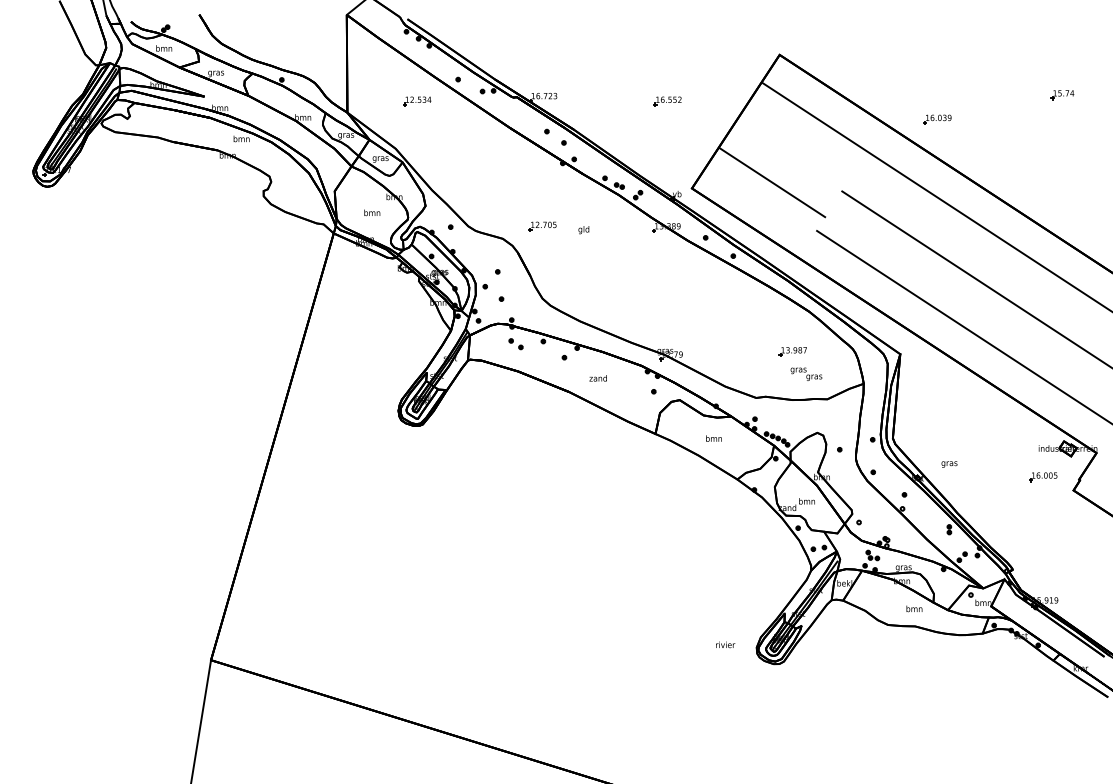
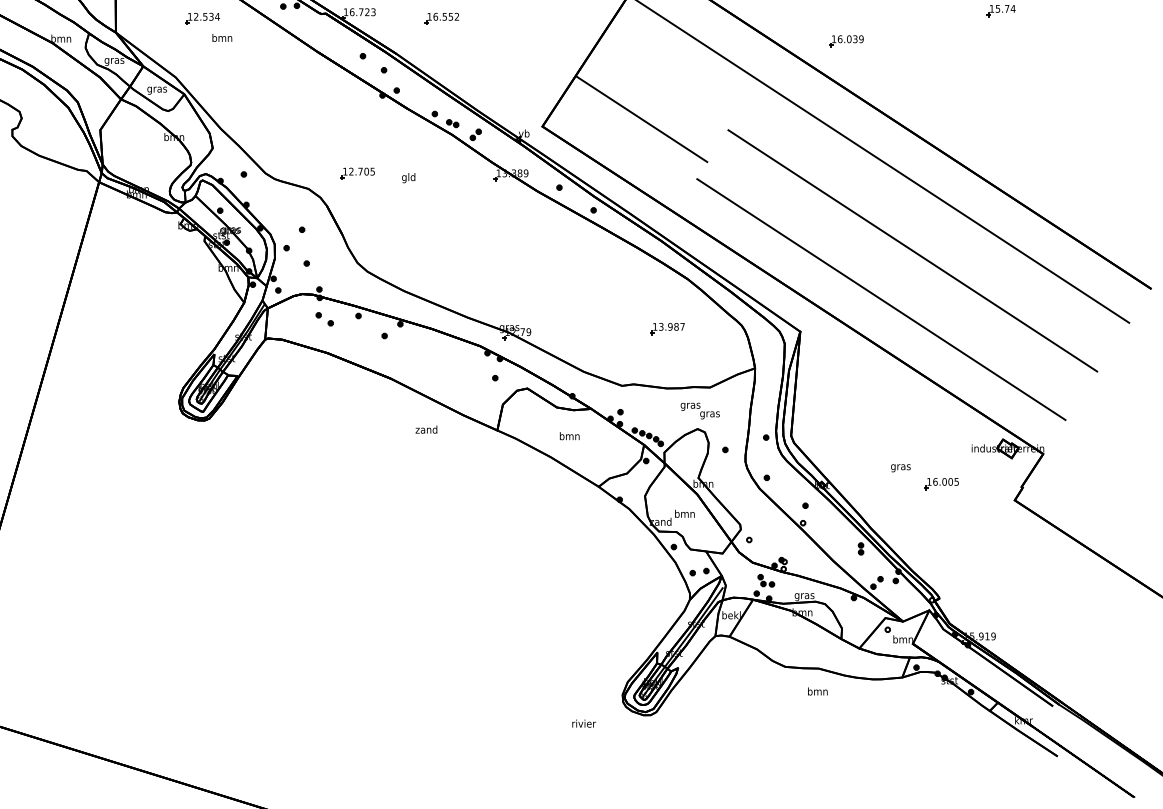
part: (667, 101) -> (441, 18), moved
text: (372, 212) -> (222, 37), moved
text: (806, 373) -> (700, 410), moved
text: (597, 378) -> (425, 429), moved
text: (949, 464) -> (900, 468), moved
part: (1043, 477) -> (941, 484), moved
text: (914, 608) -> (817, 691), moved
text: (725, 644) -> (583, 723), moved

